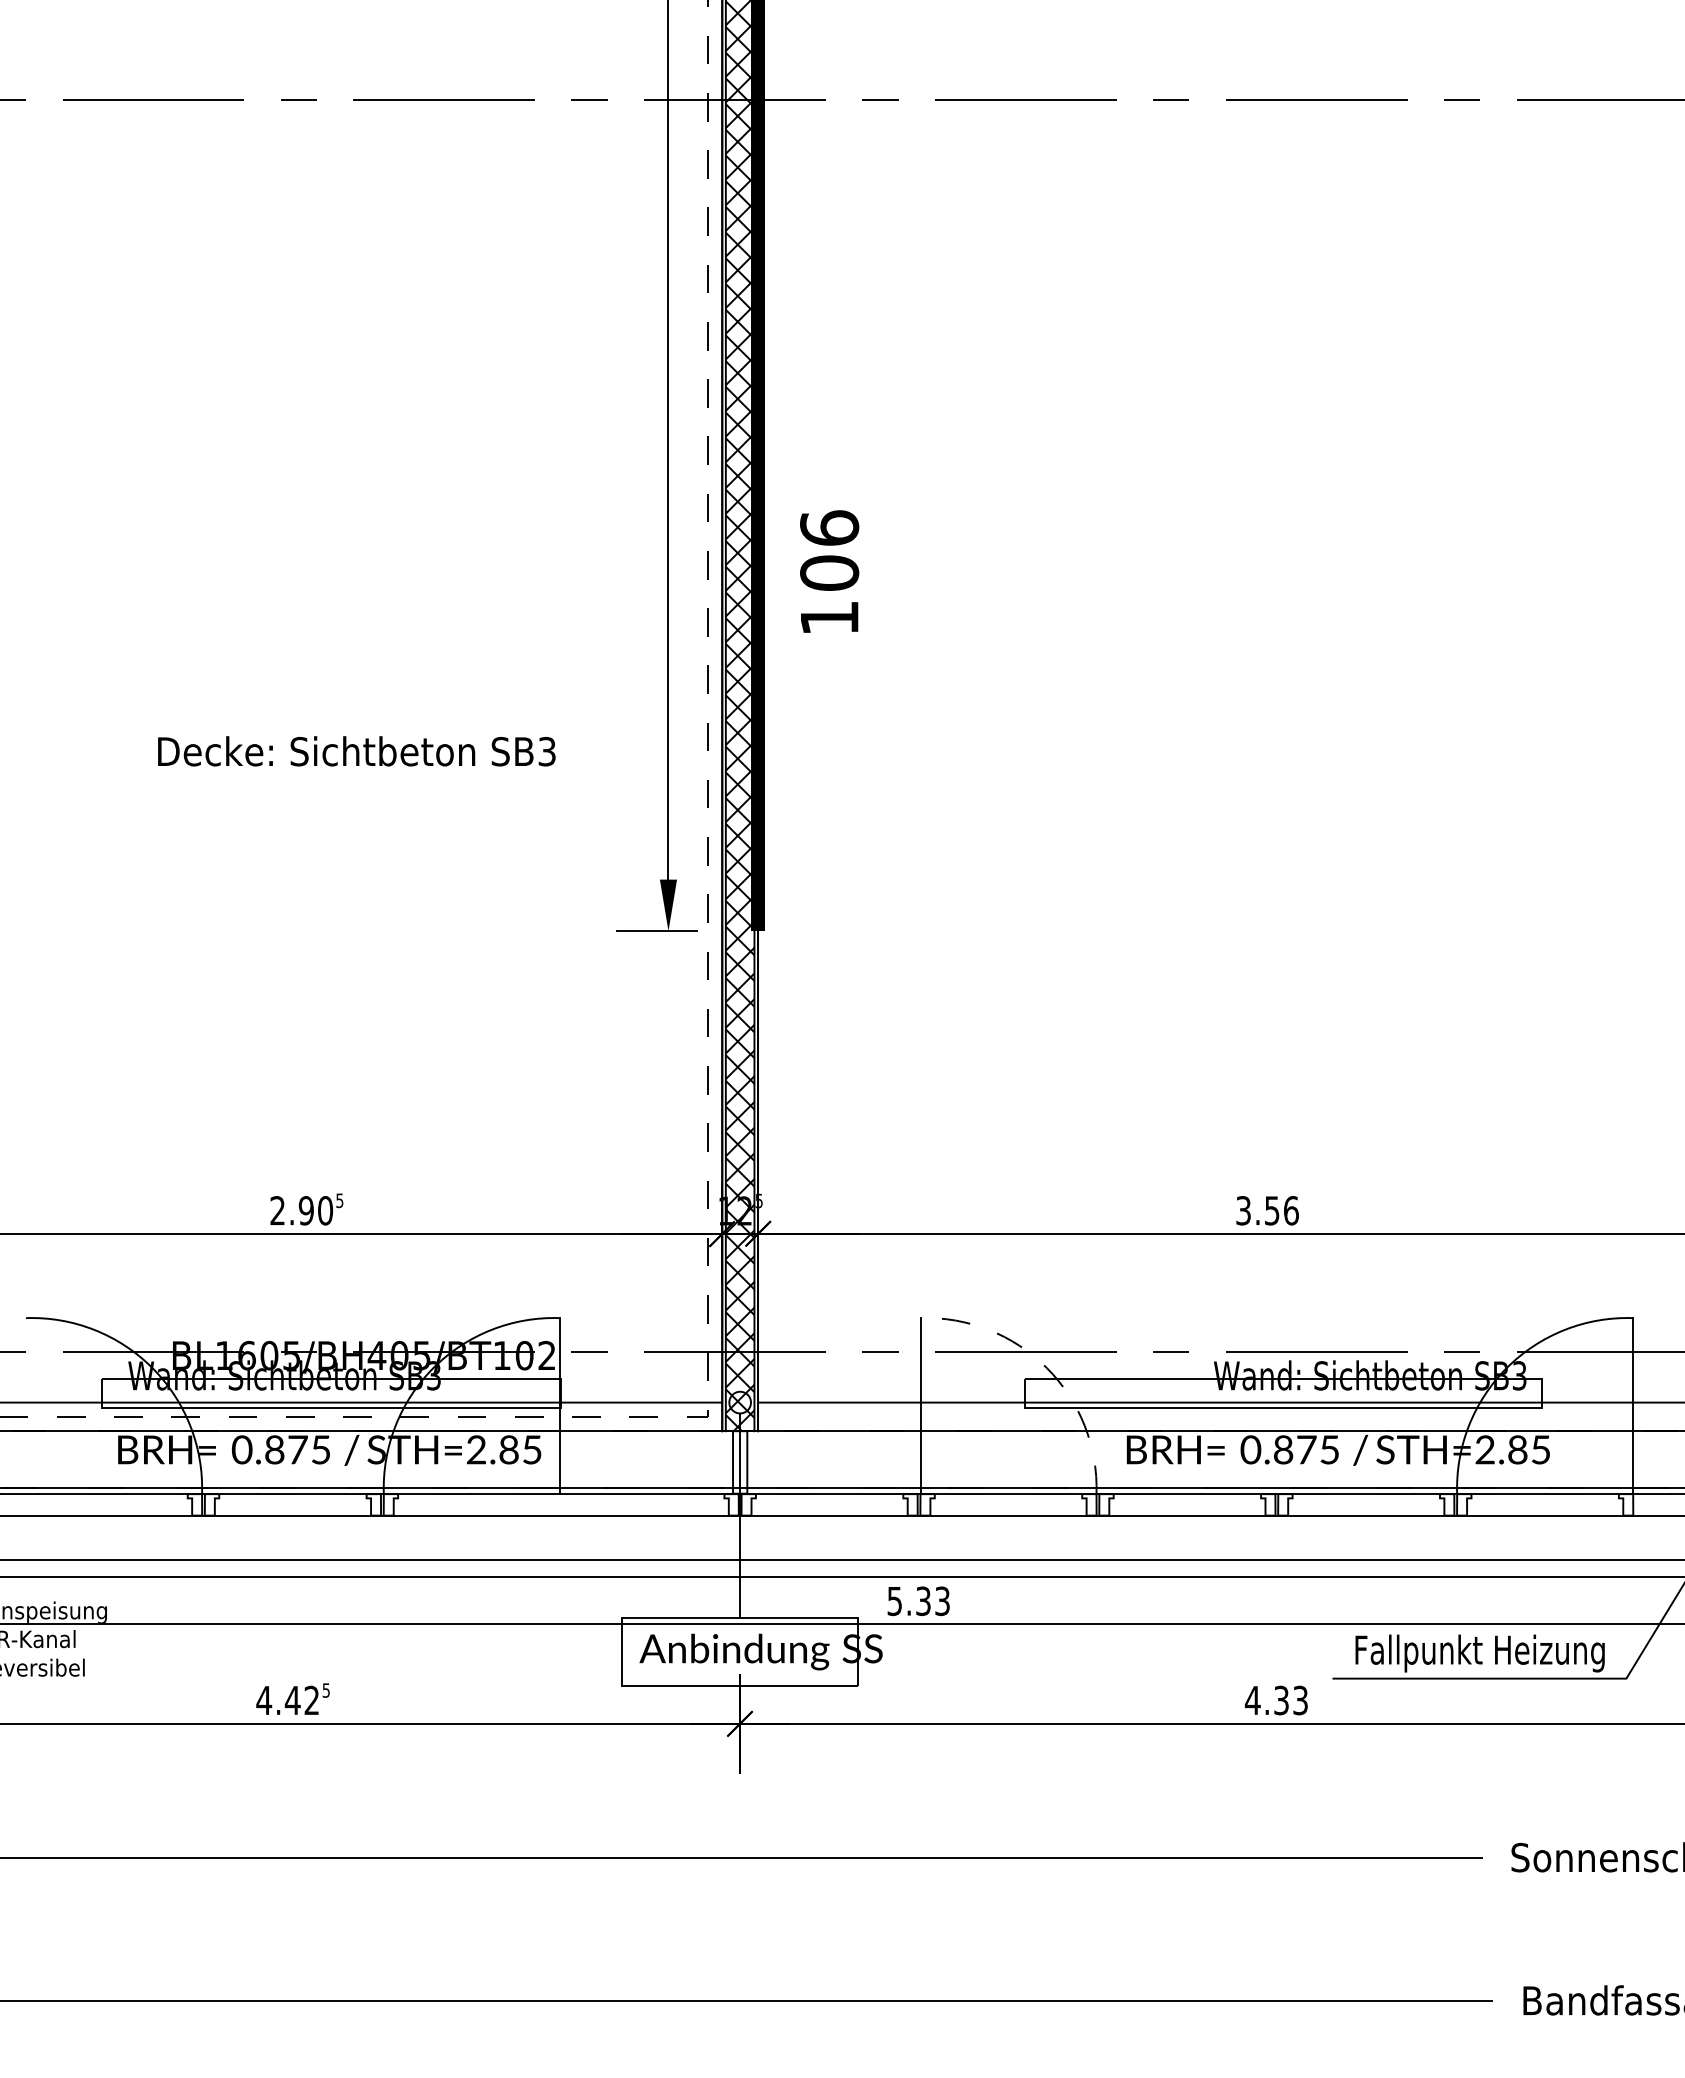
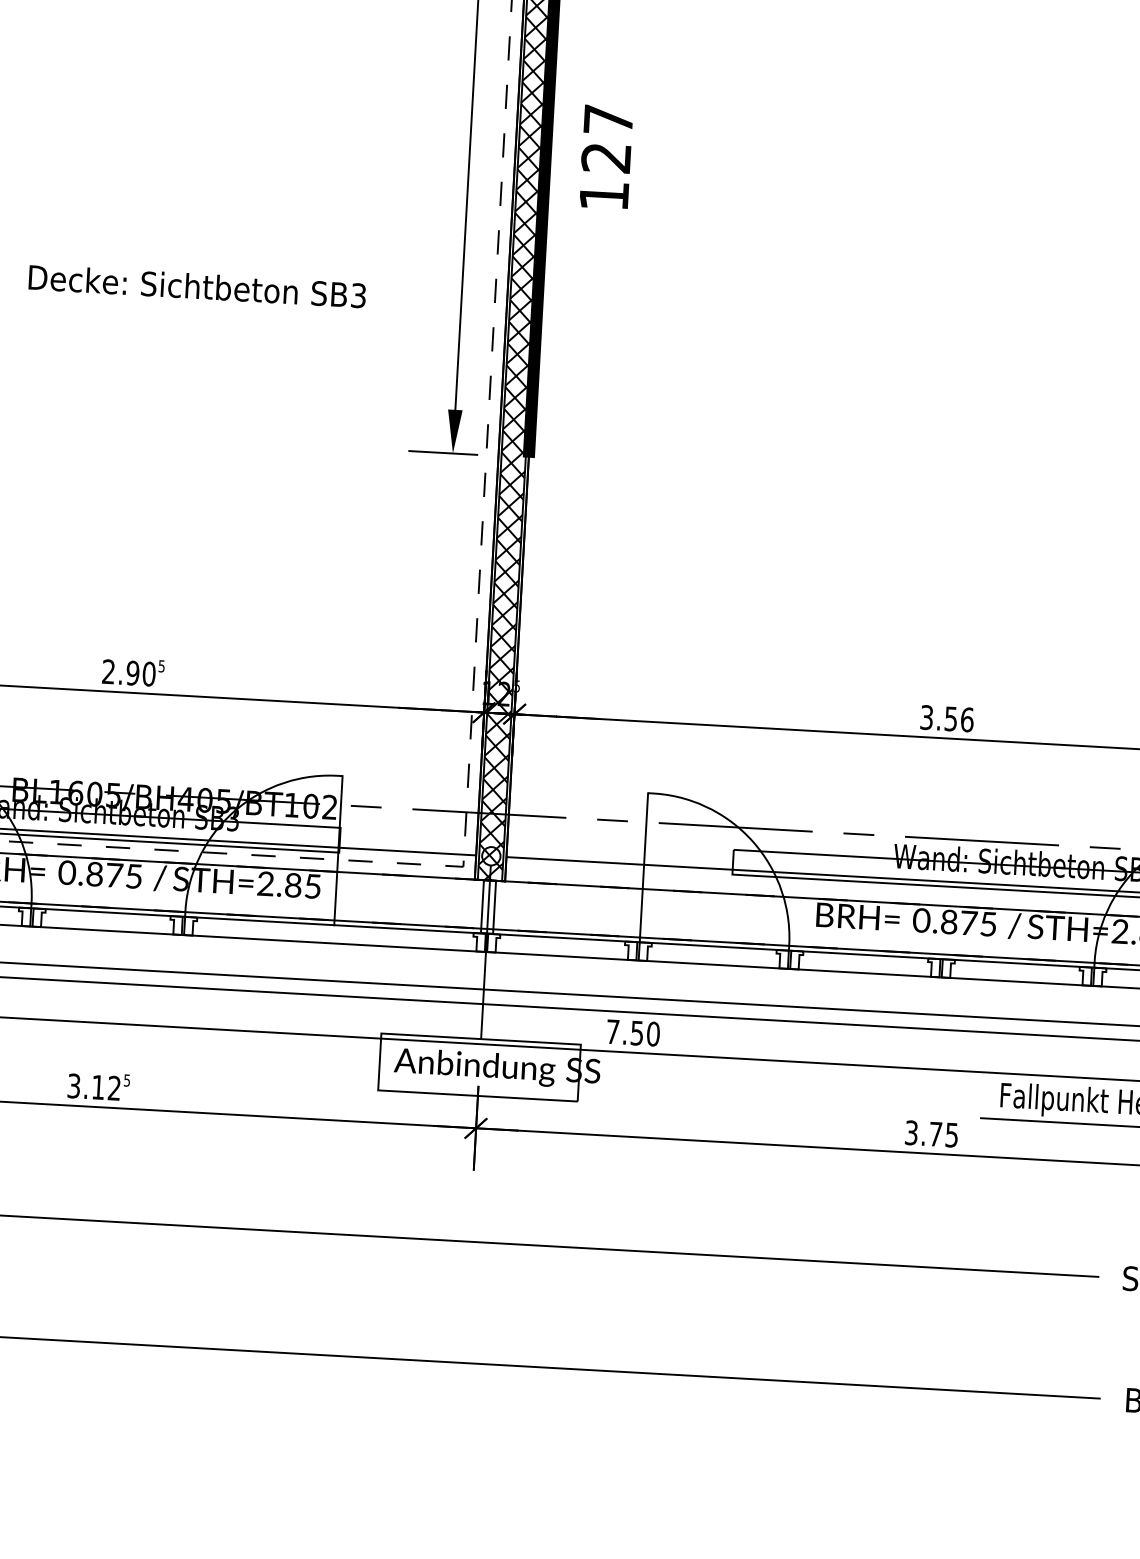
text: (829, 550) -> (607, 138), 106 -> 127
arc: (1046, 1367) -> (752, 841), dashed -> solid
text: (918, 1601) -> (632, 1033), 5.33 -> 7.50
text: (278, 1700) -> (86, 1086), 4.42 -> 3.12
text: (1275, 1700) -> (930, 1133), 4.33 -> 3.75

